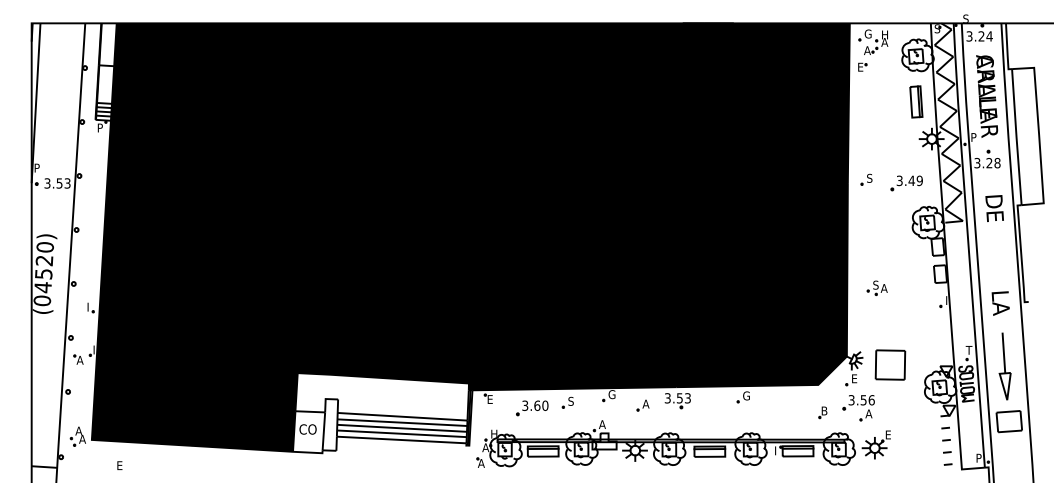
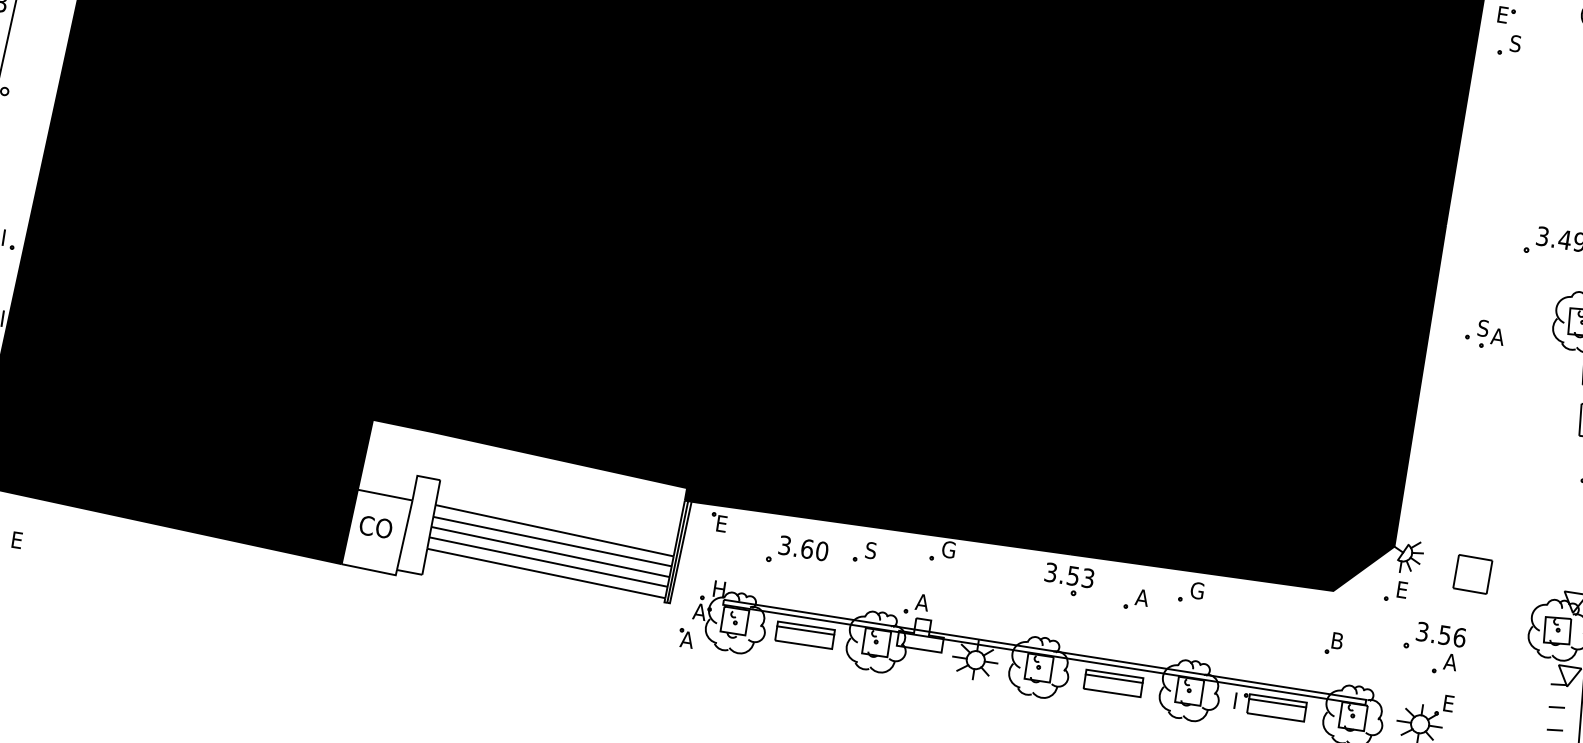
part: (866, 179) -> (1509, 44), moved
part: (876, 287) -> (1483, 332), moved
part: (890, 364) -> (1472, 573), size x0.62
part: (642, 405) -> (1135, 599), moved
part: (858, 408) -> (1432, 649), moved

